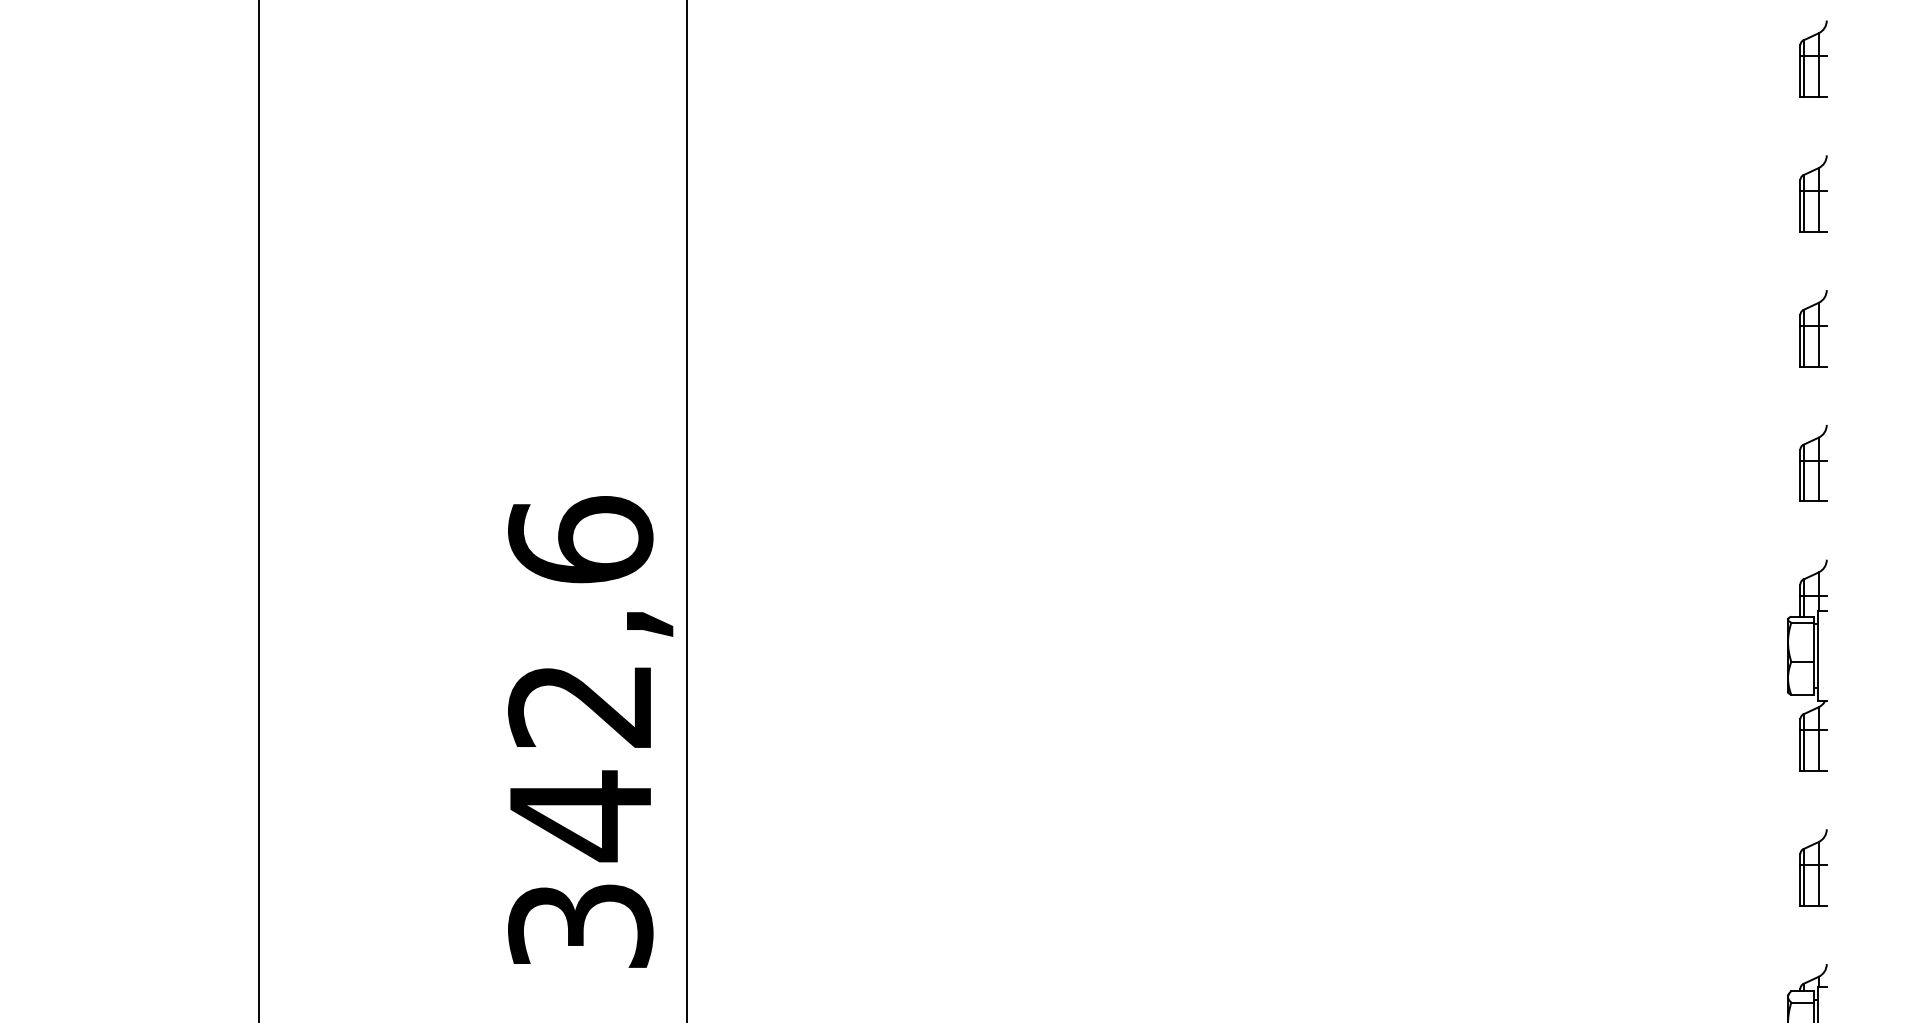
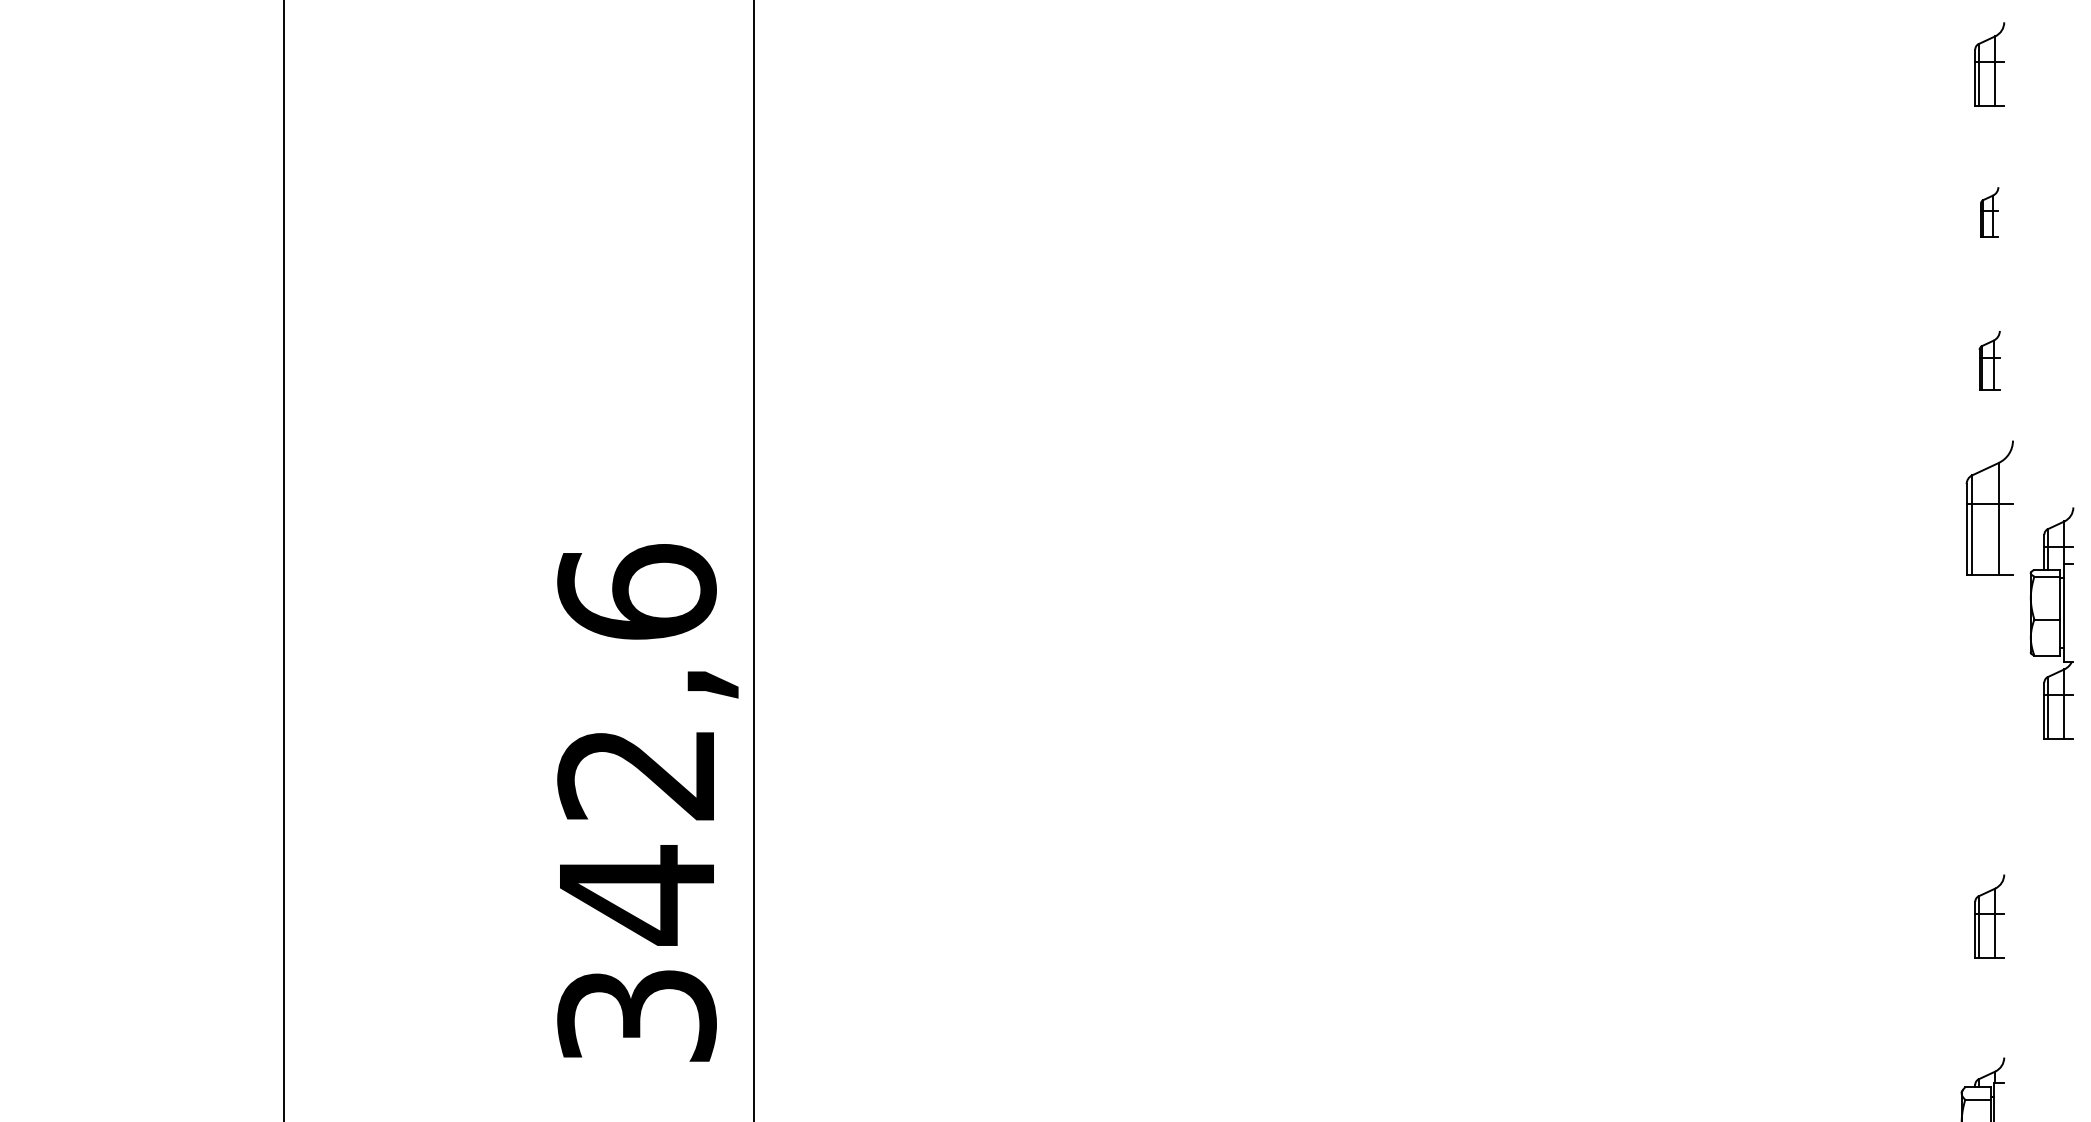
part: (1813, 193) -> (1989, 212), size x0.6
part: (1813, 328) -> (1989, 360), size x0.7
part: (1813, 463) -> (1989, 508), size x1.6
part: (1807, 665) -> (2052, 623), moved
part: (1813, 867) -> (1989, 916), moved

